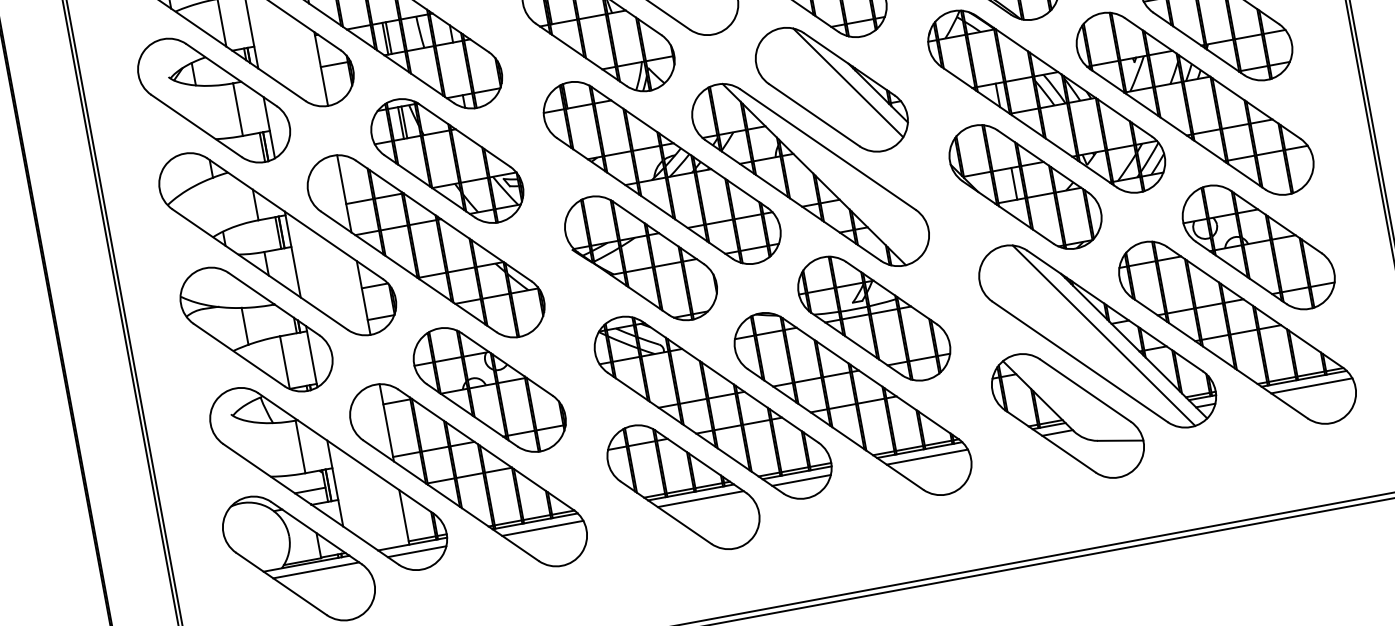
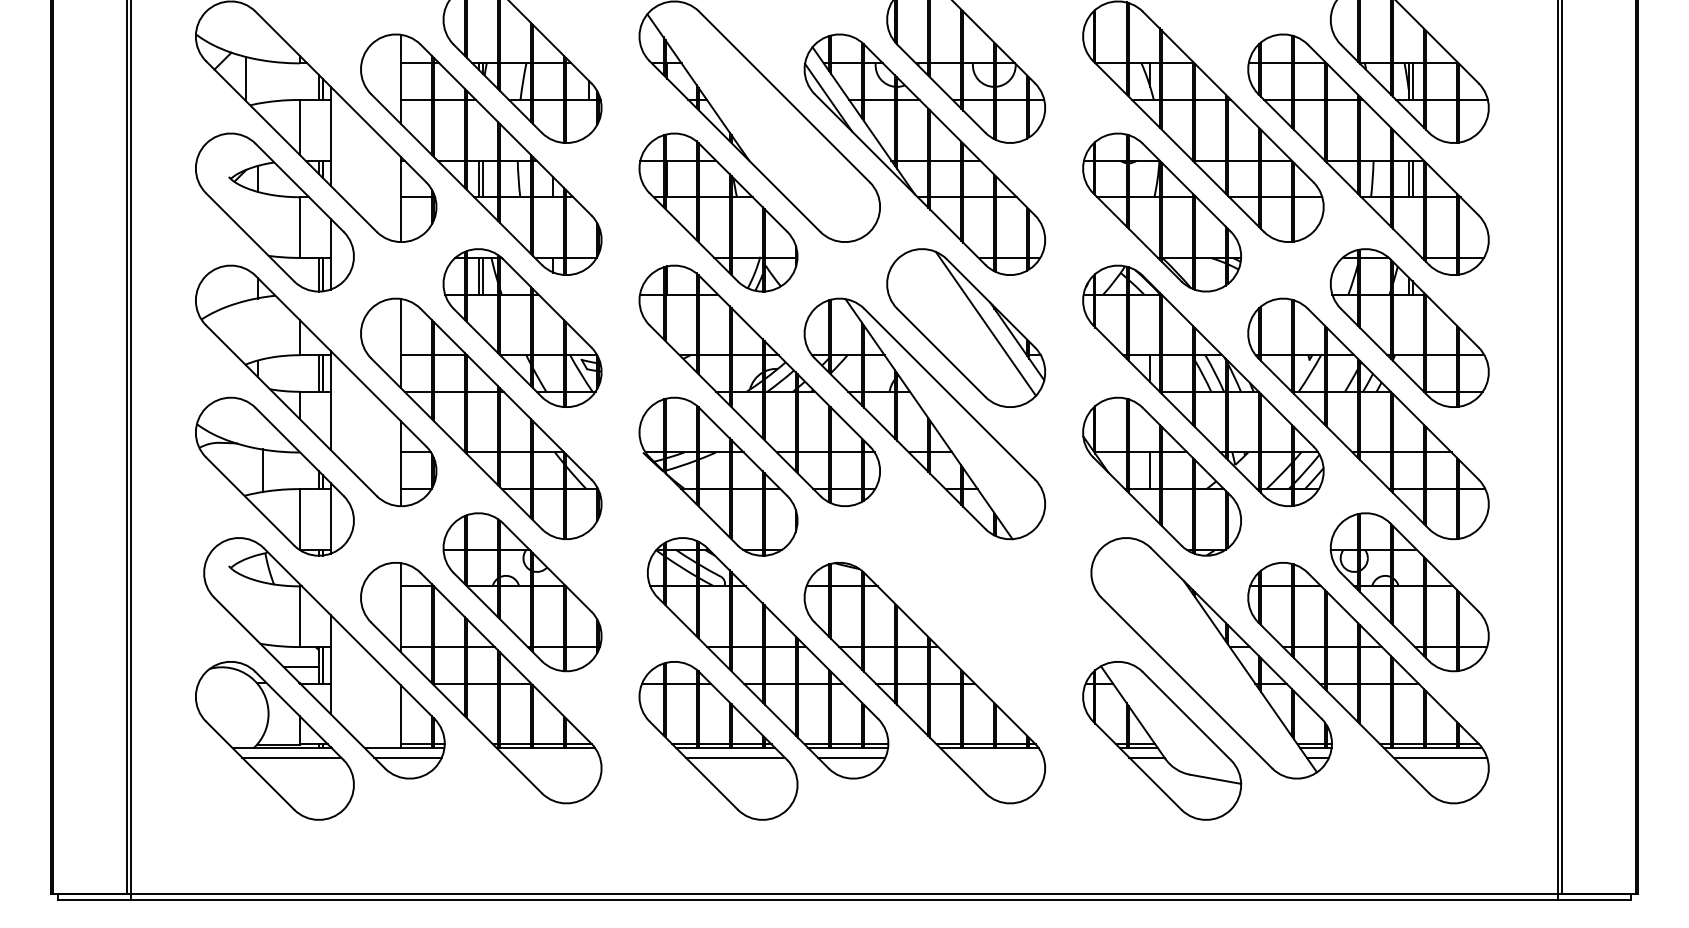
part: (873, 318) -> (965, 592), removed
line: (1103, 335) -> (1218, 658), removed
line: (927, 457) -> (996, 757), removed
line: (542, 528) -> (552, 757), removed

